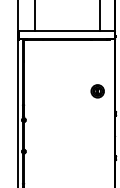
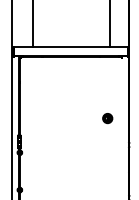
part: (97, 91) -> (107, 118), size x0.62

